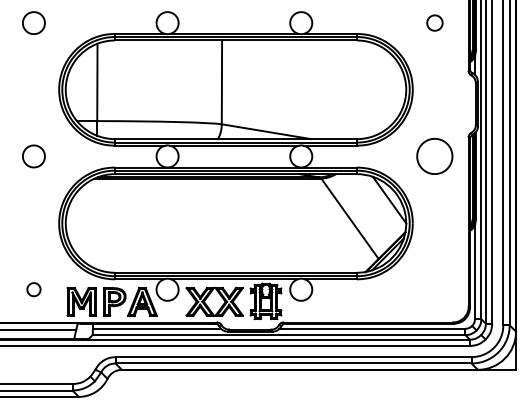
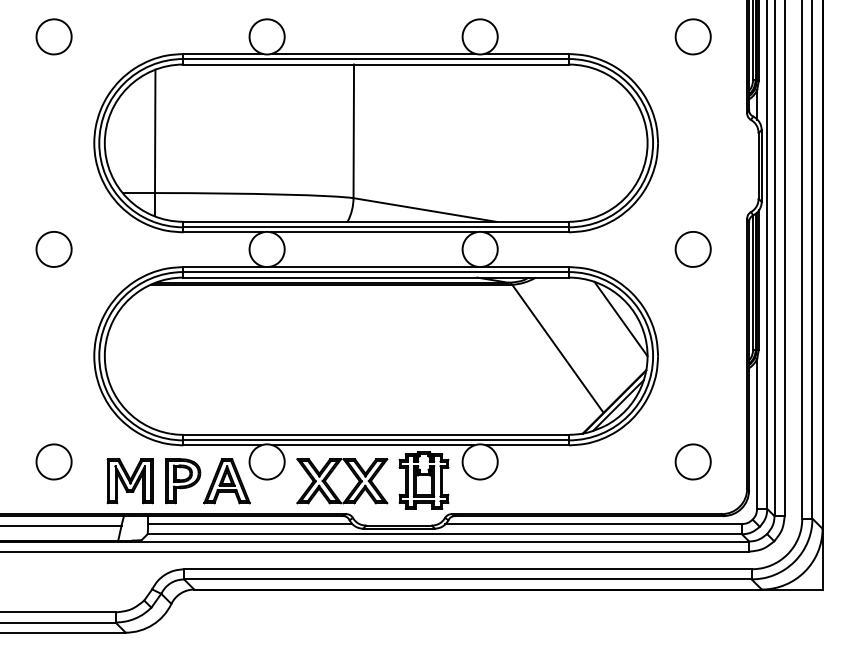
part: (434, 22) -> (692, 35), size x1.43
part: (434, 156) -> (692, 249), size x0.62
part: (33, 289) -> (53, 461), size x1.67
part: (434, 289) -> (692, 461), added

